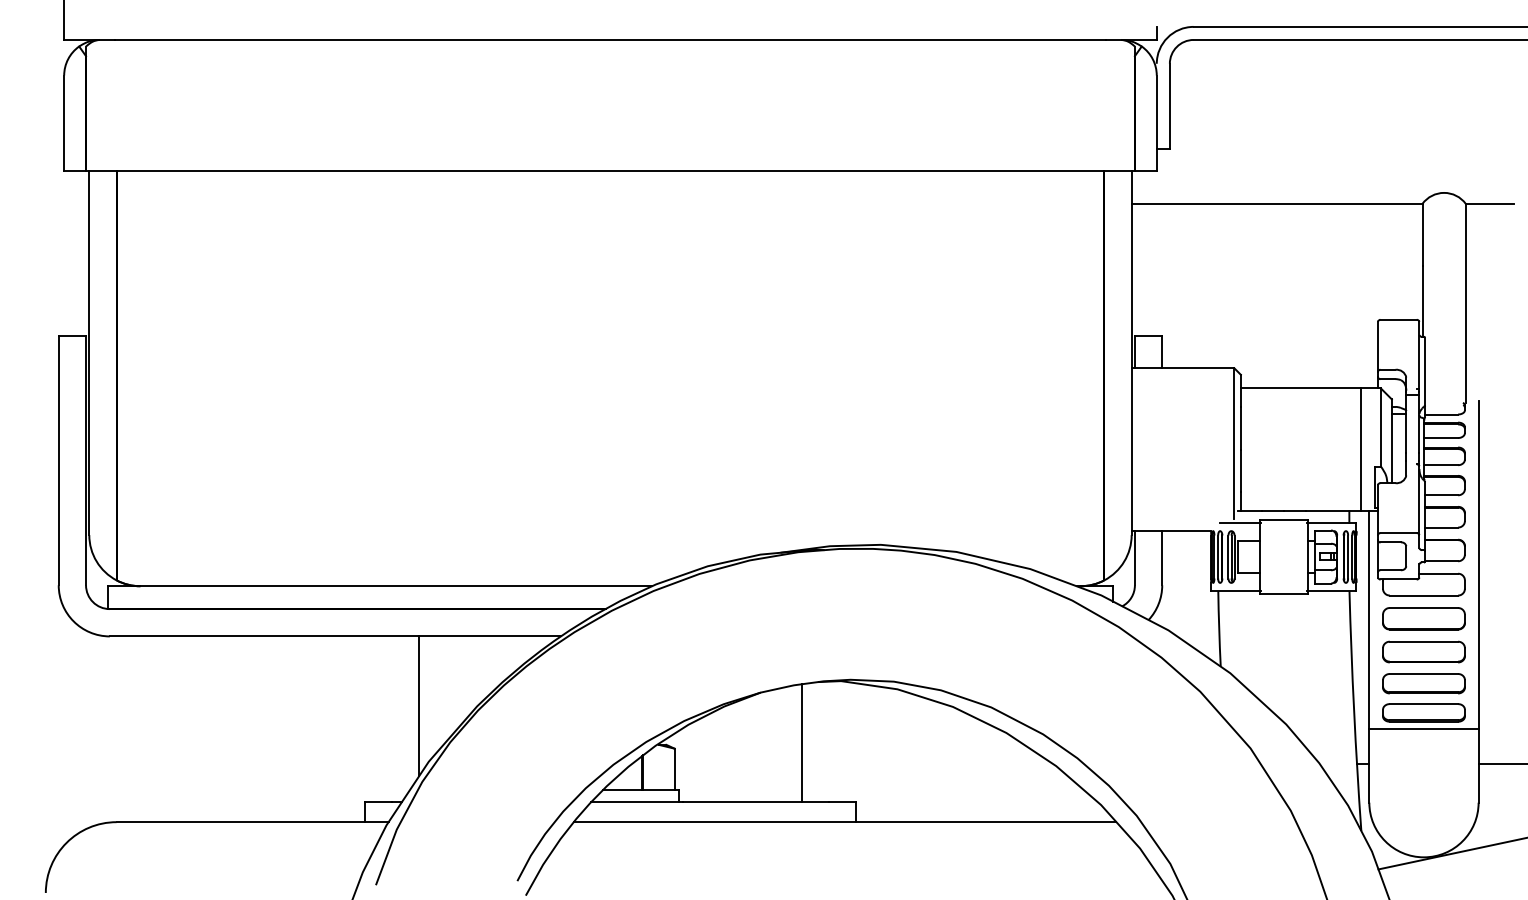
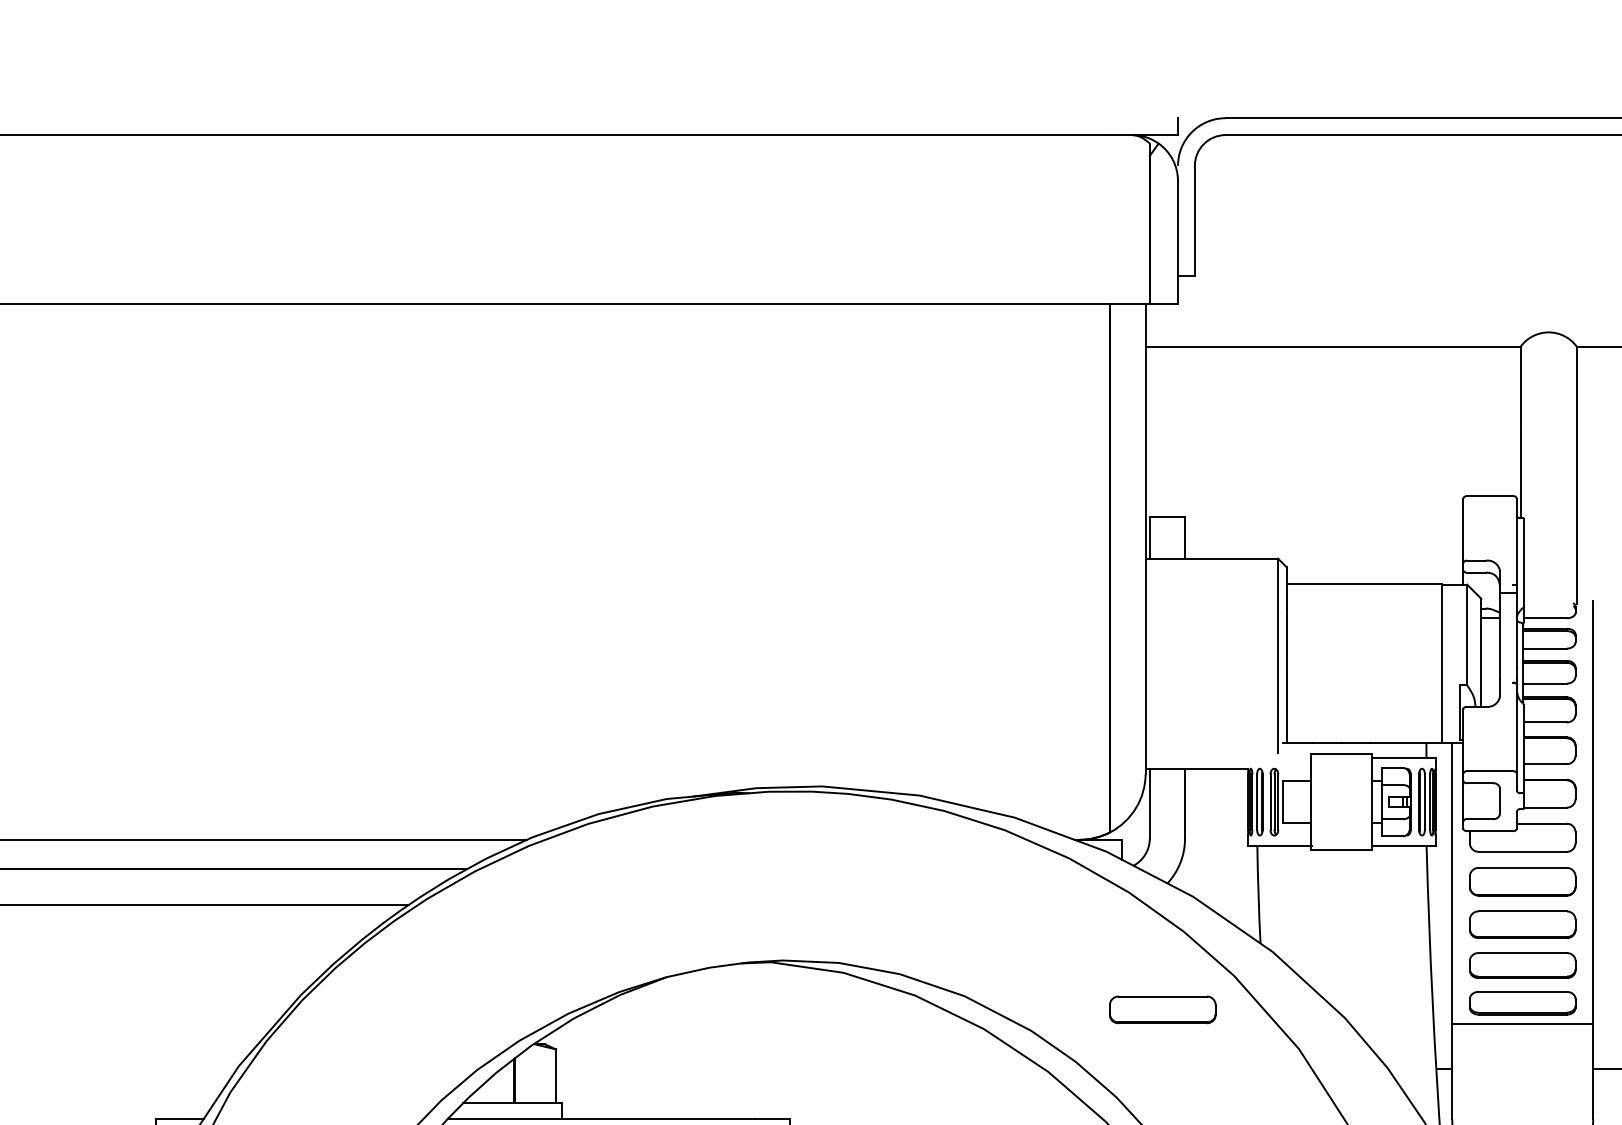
line: (1240, 522) -> (1286, 757), removed
line: (419, 706) -> (226, 994), removed
part: (1144, 717) -> (1162, 1009), added
line: (801, 743) -> (719, 1042), removed

